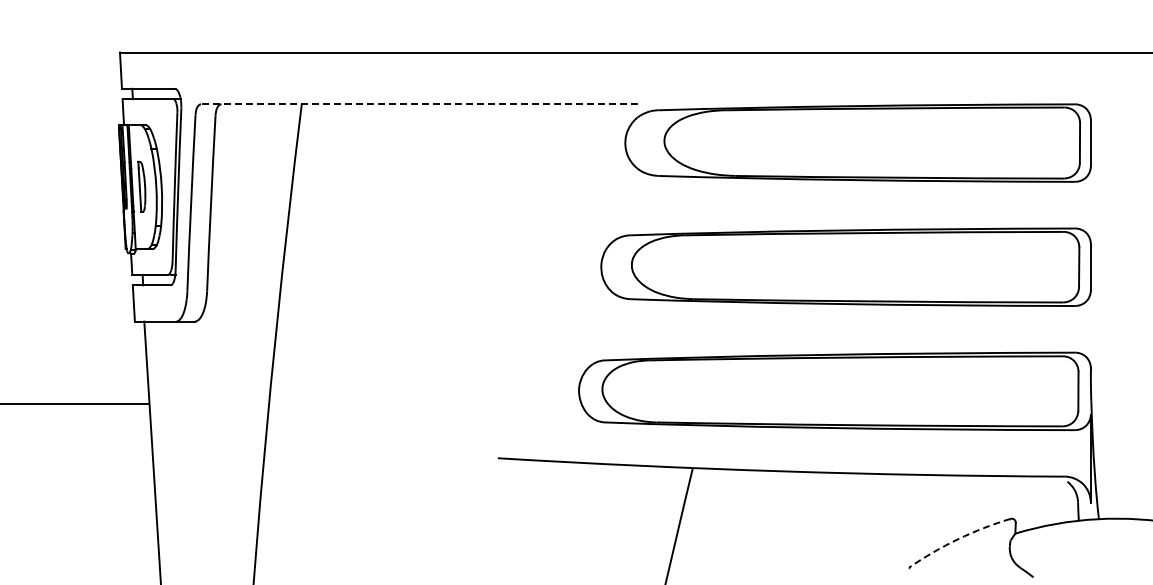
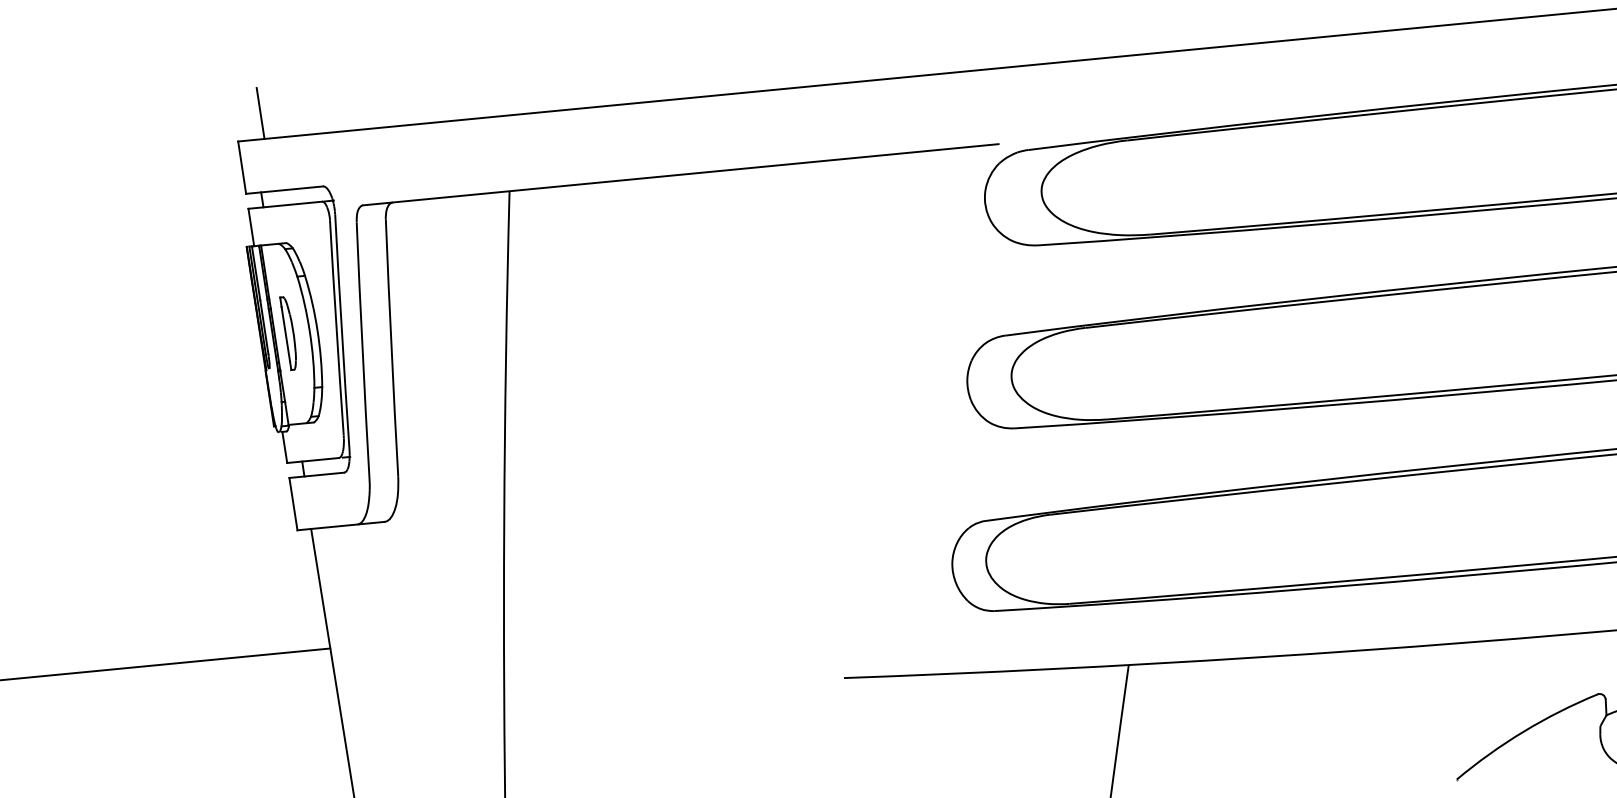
line: (137, 34) -> (261, 112), added
line: (419, 104) -> (680, 175), dashed -> solid
arc: (957, 539) -> (1523, 731), dashed -> solid

